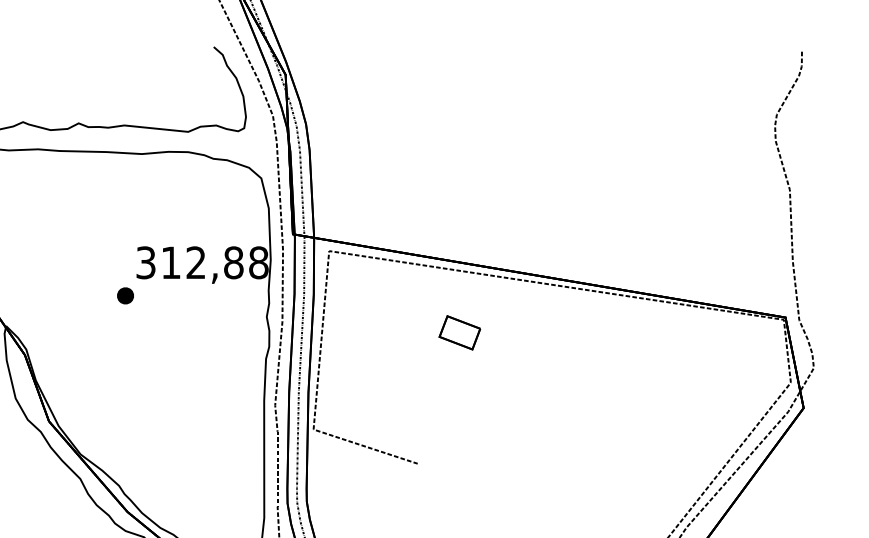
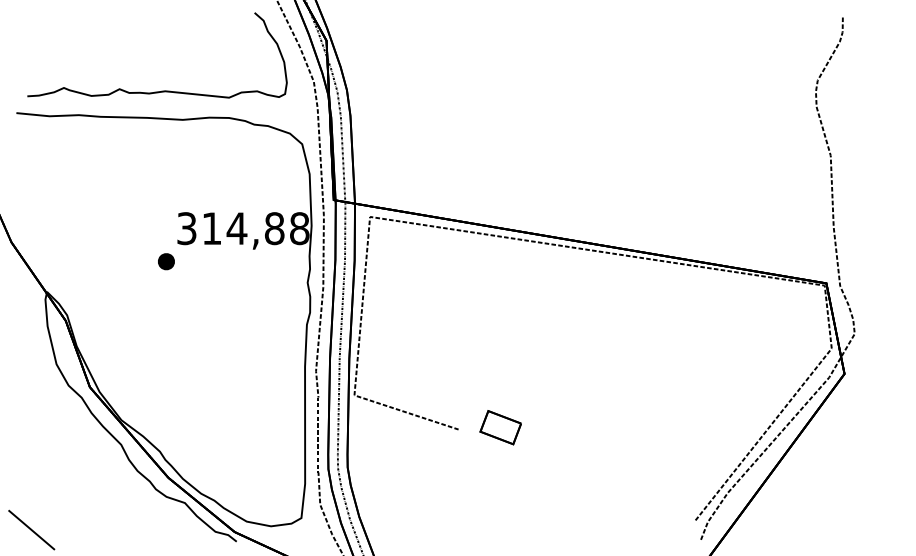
text: (195, 262) -> (236, 228), 312,88 -> 314,88
part: (459, 332) -> (500, 427), moved

